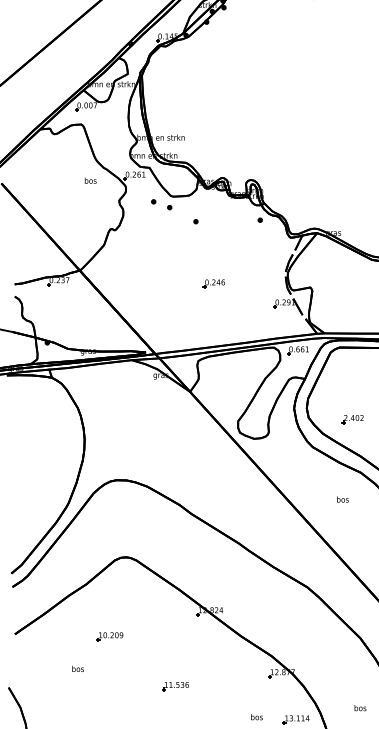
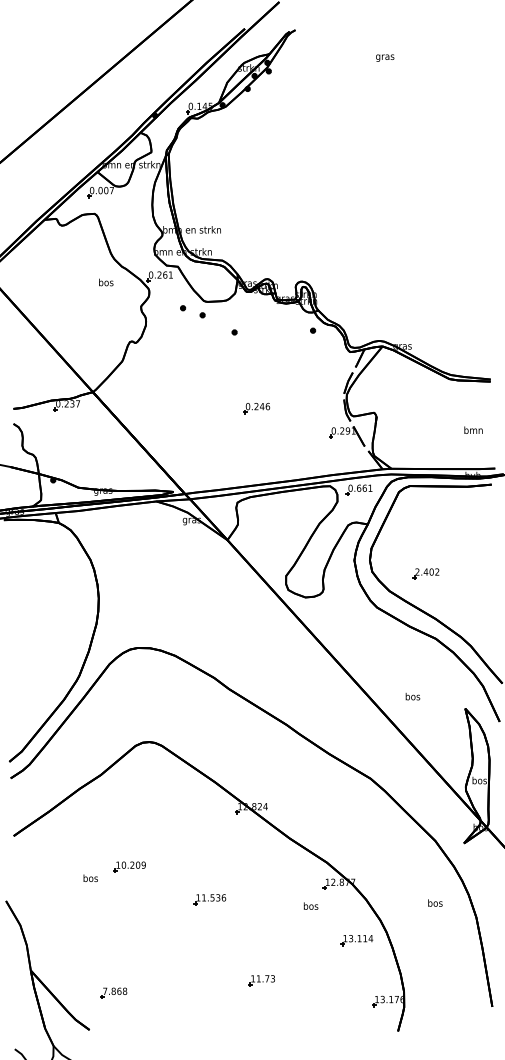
text: (342, 499) -> (412, 696), moved
part: (109, 636) -> (129, 866), moved
text: (360, 707) -> (435, 902), moved
text: (256, 716) -> (310, 905), moved

